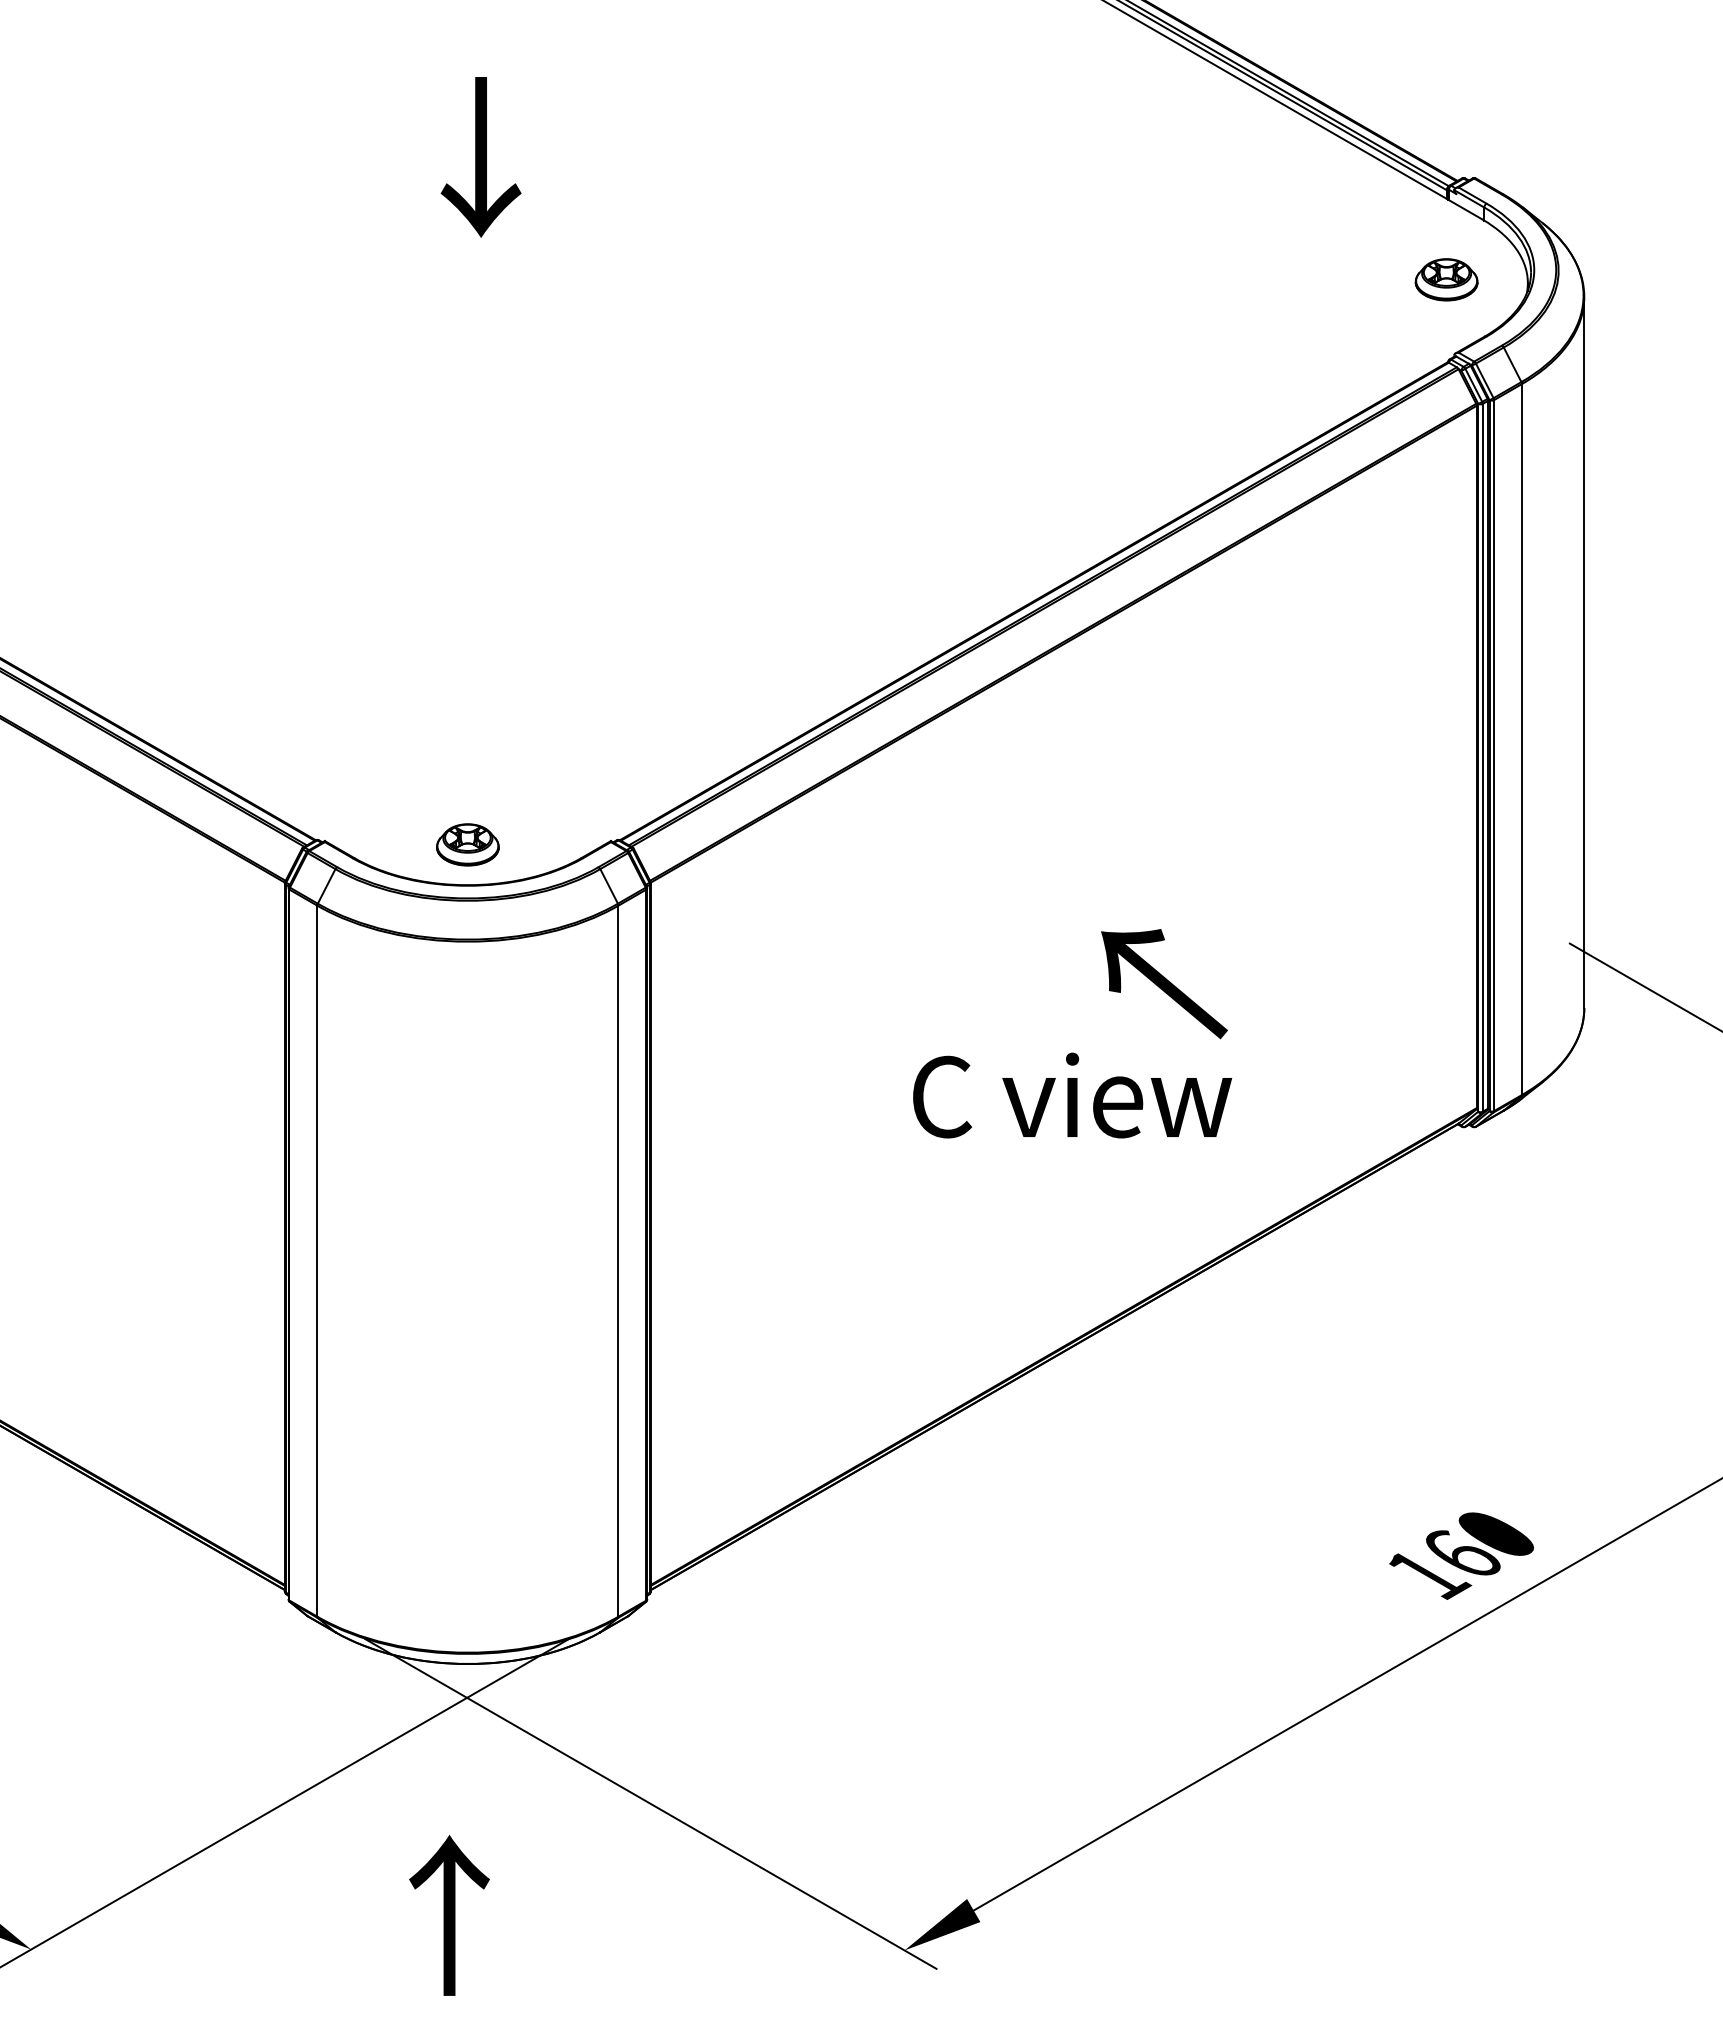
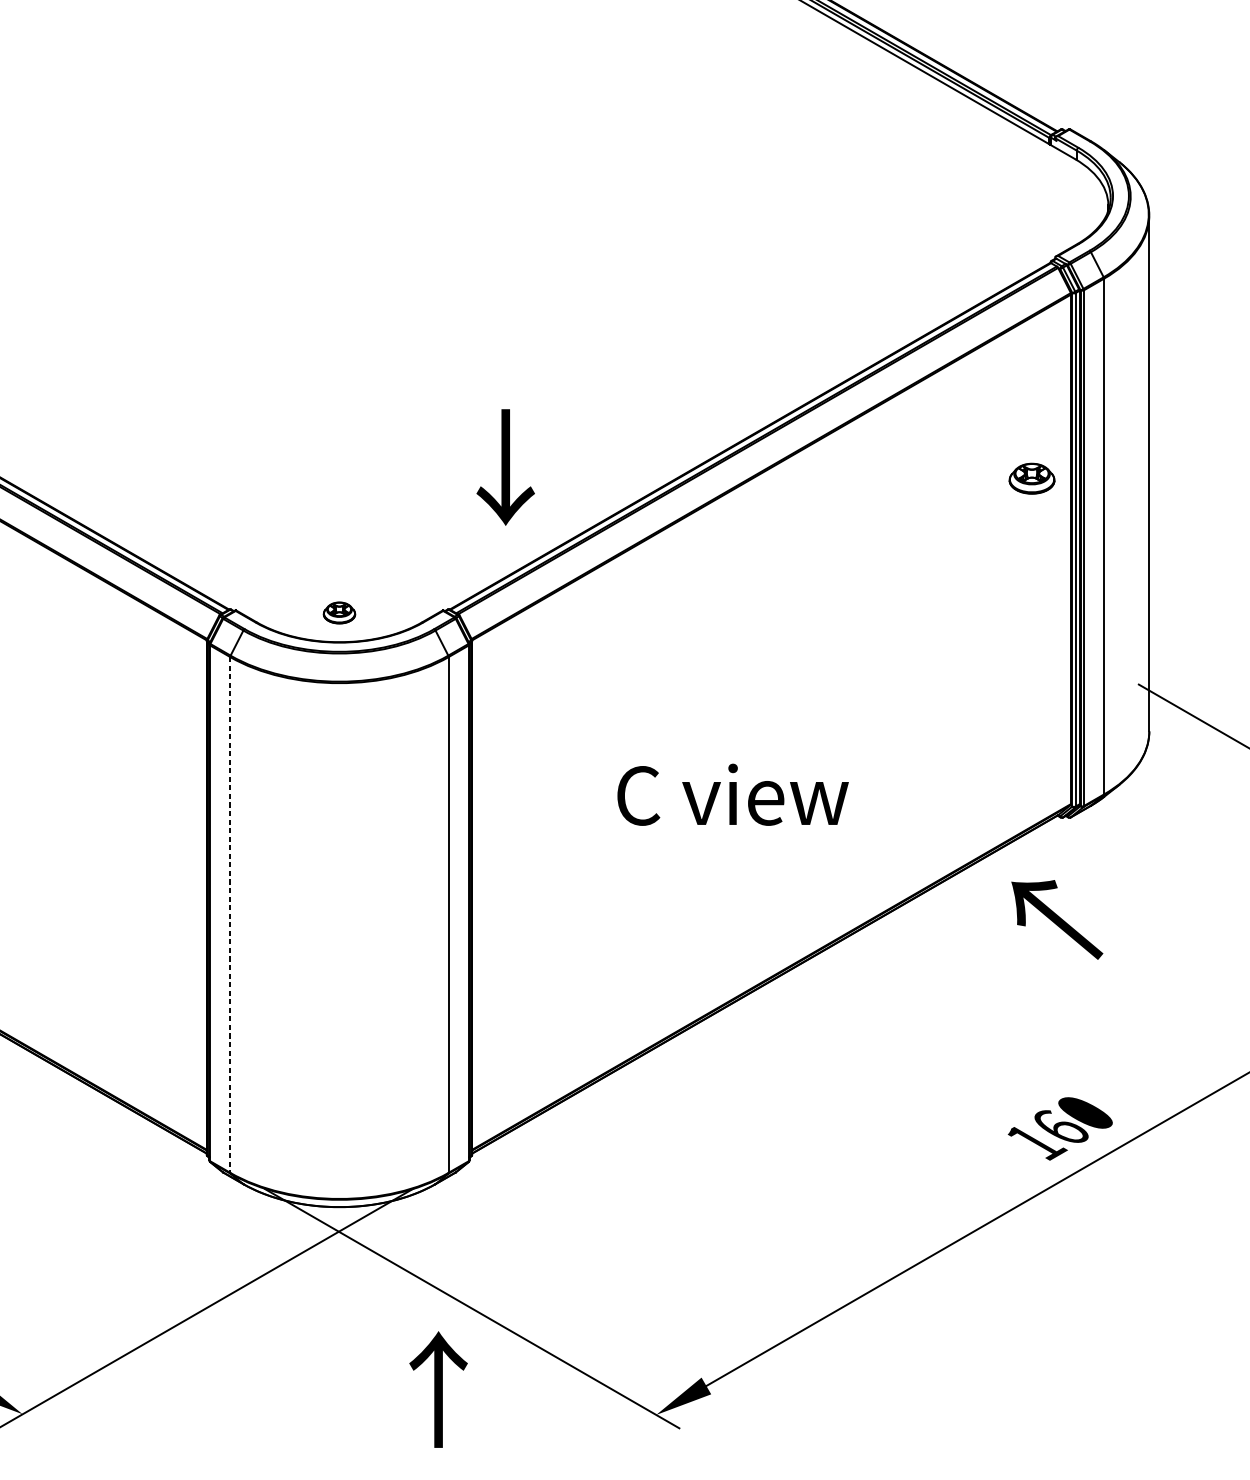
text: (480, 157) -> (505, 467), moved
part: (1446, 279) -> (1031, 478), moved
part: (467, 844) -> (339, 612), size x0.7
text: (1164, 984) -> (1057, 920), moved
text: (1072, 1095) -> (733, 794), moved
line: (317, 1261) -> (230, 915), solid -> dashed
text: (449, 1915) -> (438, 1389), moved

